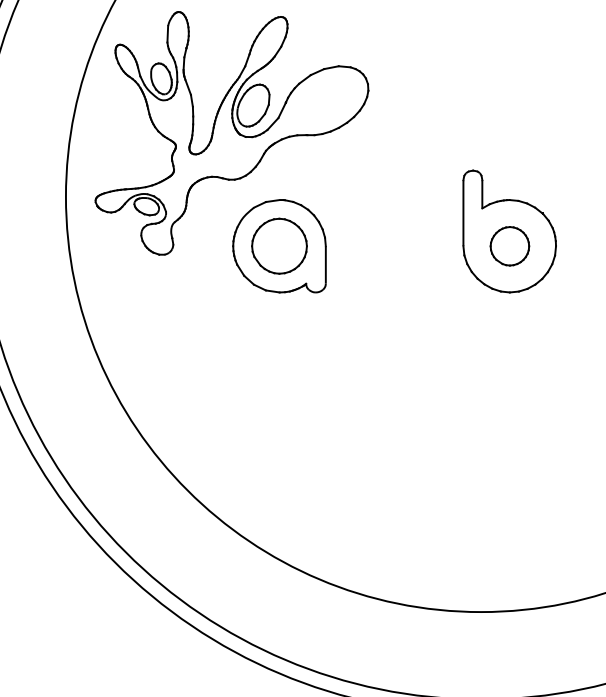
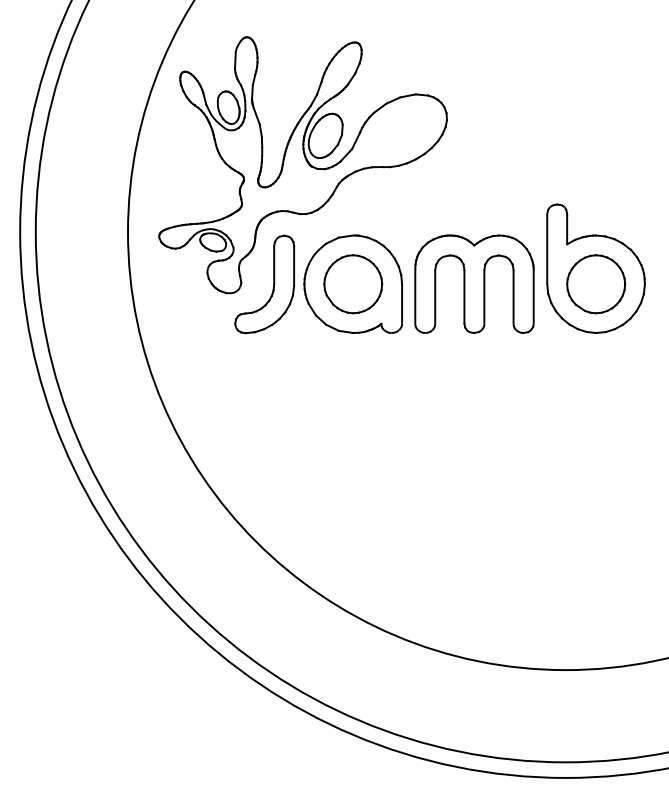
part: (394, 245) -> (474, 283), added
part: (510, 246) -> (596, 284), size x1.43
part: (202, 250) -> (272, 288), added

